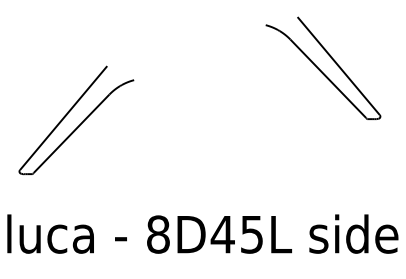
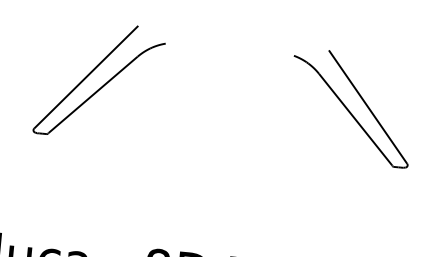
part: (76, 119) -> (99, 80), moved

